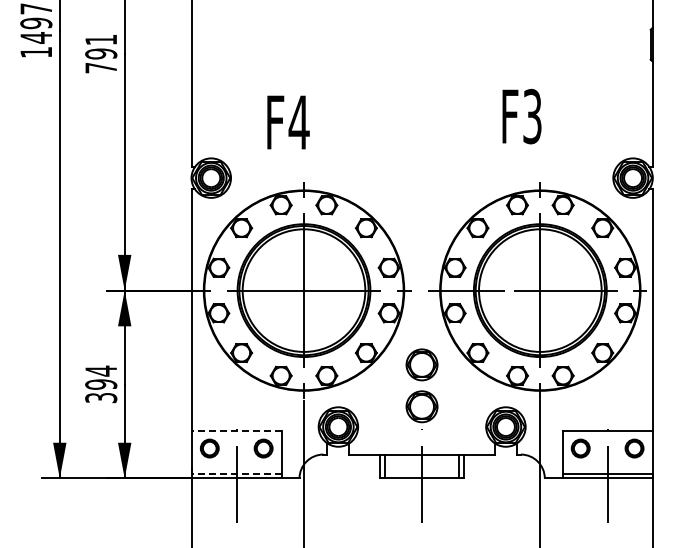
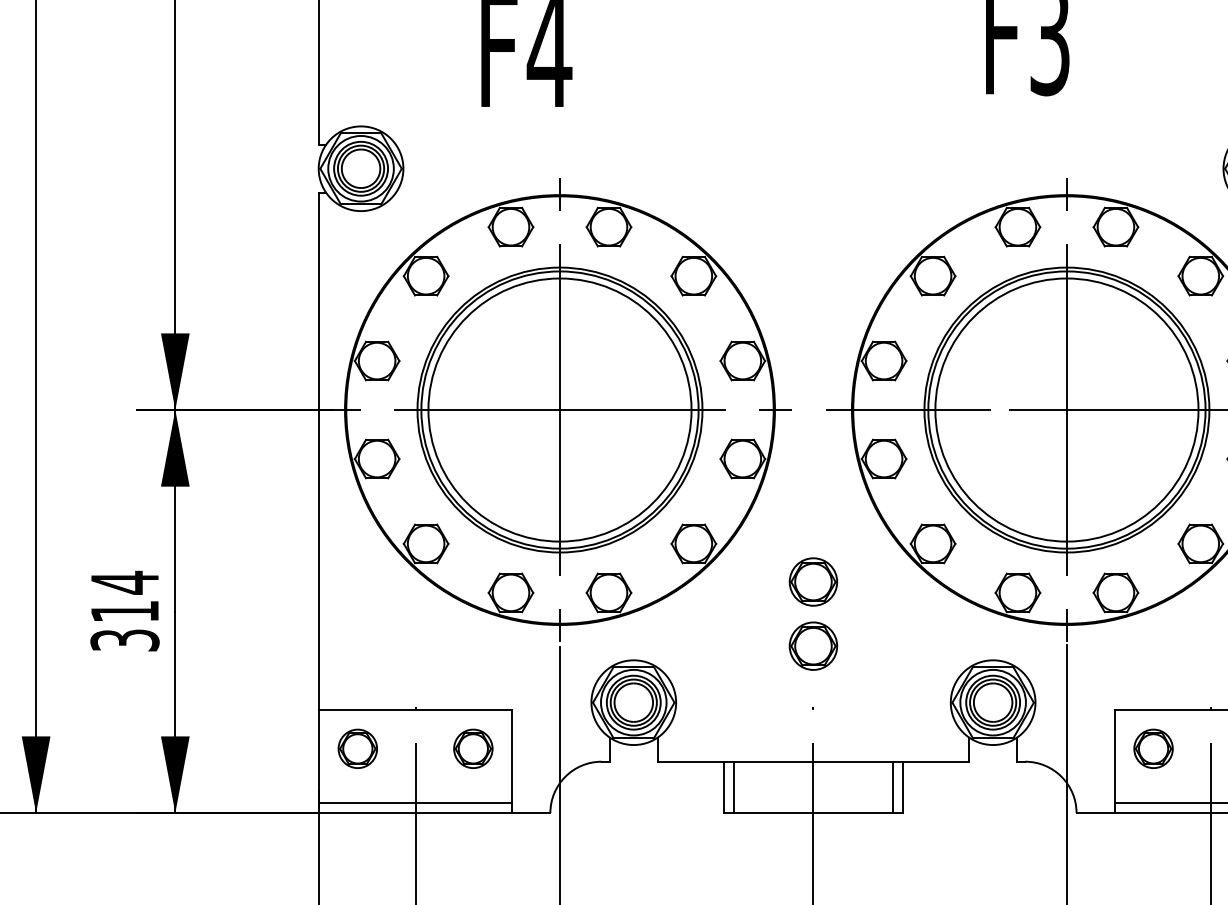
text: (101, 384) -> (125, 611), 394 -> 314
part: (422, 385) -> (814, 613), size x0.71
line: (236, 430) -> (415, 710), dashed -> solid
line: (236, 473) -> (415, 802), dashed -> solid

